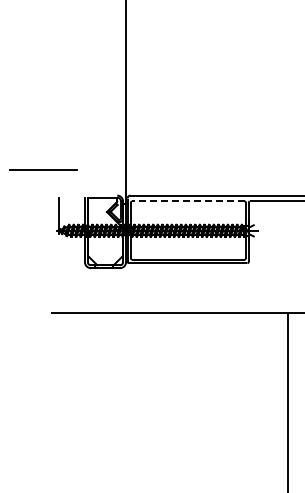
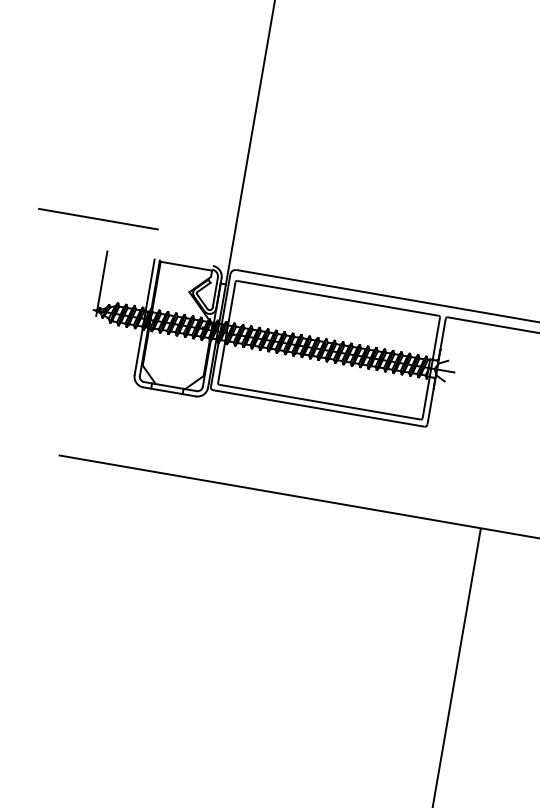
line: (43, 169) -> (98, 218), moved
line: (187, 201) -> (336, 298), dashed -> solid

